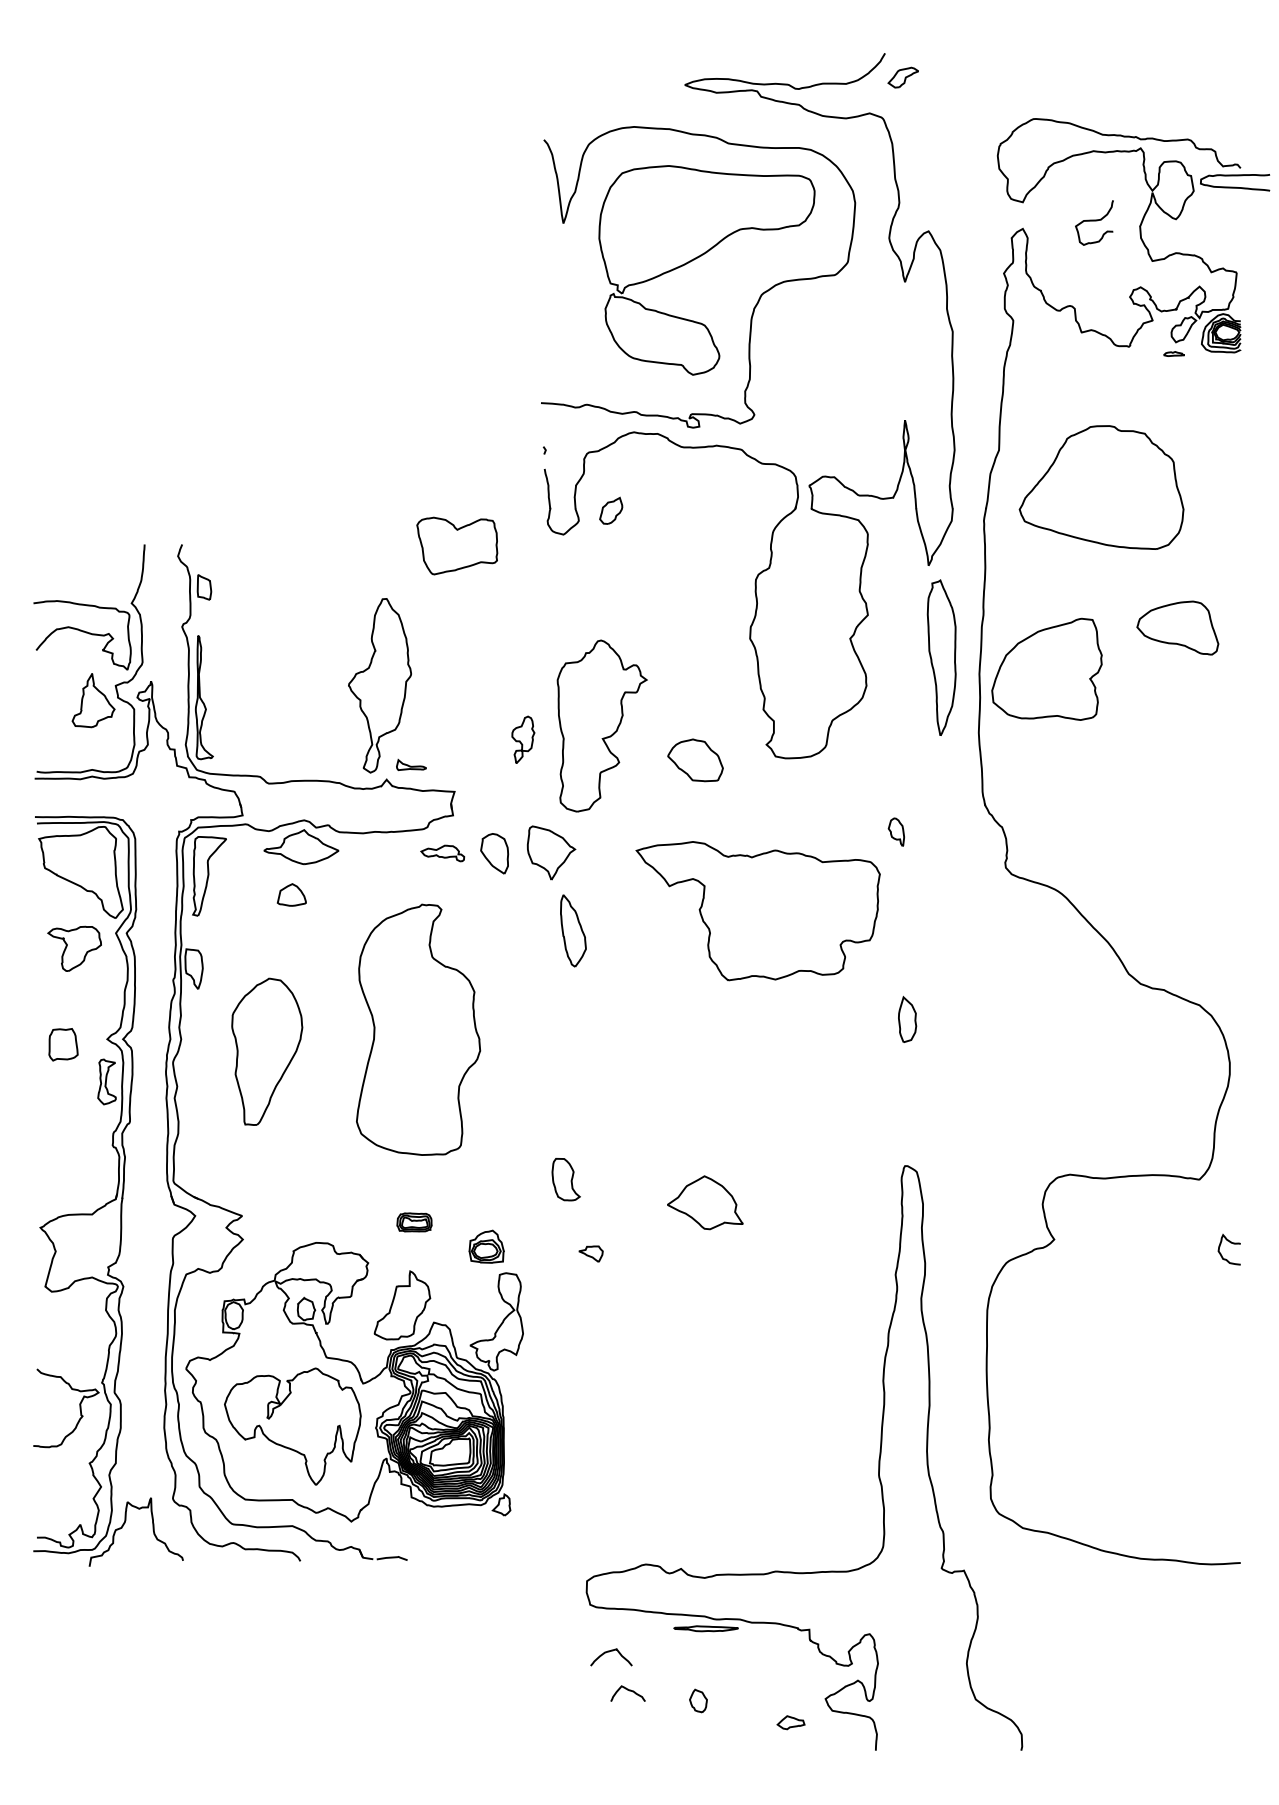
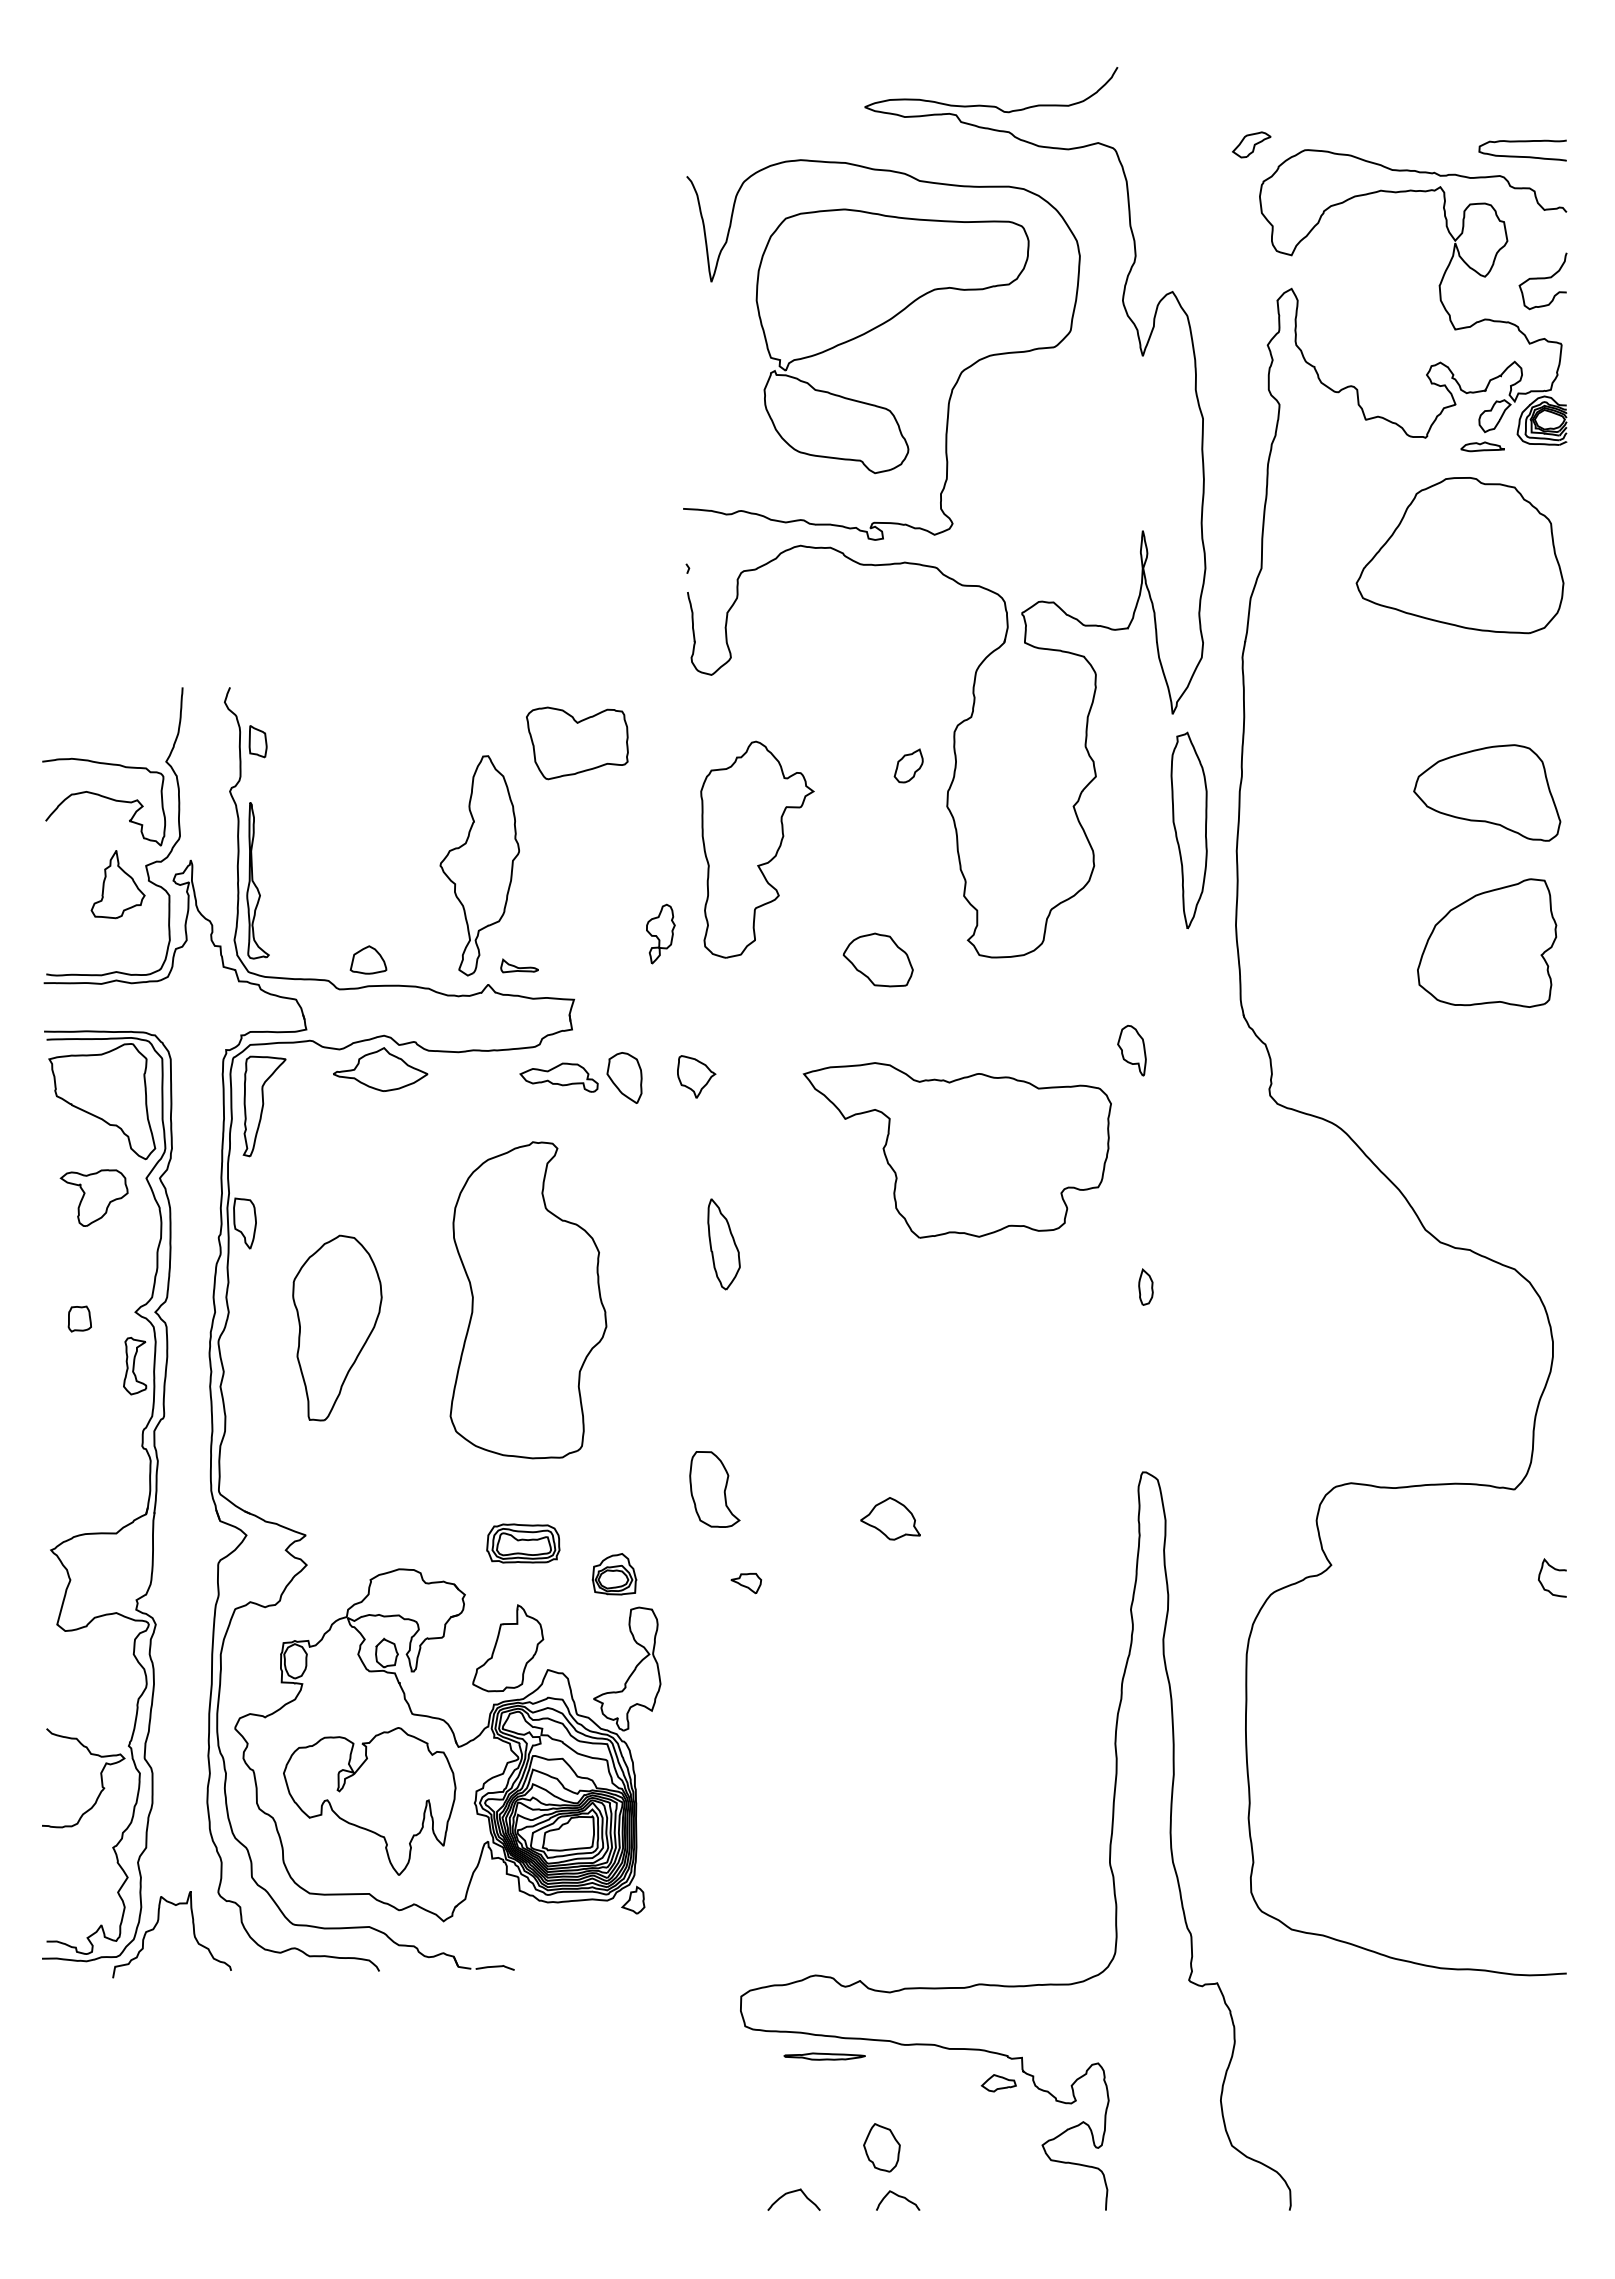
part: (903, 77) -> (1251, 144), moved
curve: (1235, 187) -> (1522, 156), moved
curve: (1094, 221) -> (1542, 279), moved
part: (1174, 353) -> (1482, 446), size x1.67
part: (1101, 487) -> (1459, 555), moved
part: (610, 510) -> (908, 765), moved
part: (457, 546) -> (577, 743), moved
part: (1177, 627) -> (1487, 792), size x1.43
part: (1047, 668) -> (1487, 942), moved
part: (602, 725) -> (757, 849), moved
part: (896, 832) -> (1131, 1050), size x1.43
part: (551, 852) -> (696, 1076), size x0.62
part: (442, 853) -> (558, 1077), size x1.43
part: (291, 894) -> (368, 959), moved
part: (572, 931) -> (723, 1244), moved
part: (907, 1018) -> (1145, 1286), size x0.62
part: (62, 1044) -> (79, 1318), size x0.62
part: (565, 1179) -> (714, 1489), size x1.43
part: (705, 1202) -> (890, 1518), size x0.62
part: (414, 1222) -> (523, 1543), size x1.67
part: (706, 1628) -> (824, 2056), moved
curve: (608, 1652) -> (790, 2193), moved
curve: (629, 1691) -> (899, 2197), moved
part: (698, 1700) -> (881, 2147), size x1.67
part: (790, 1722) -> (998, 2083), moved

